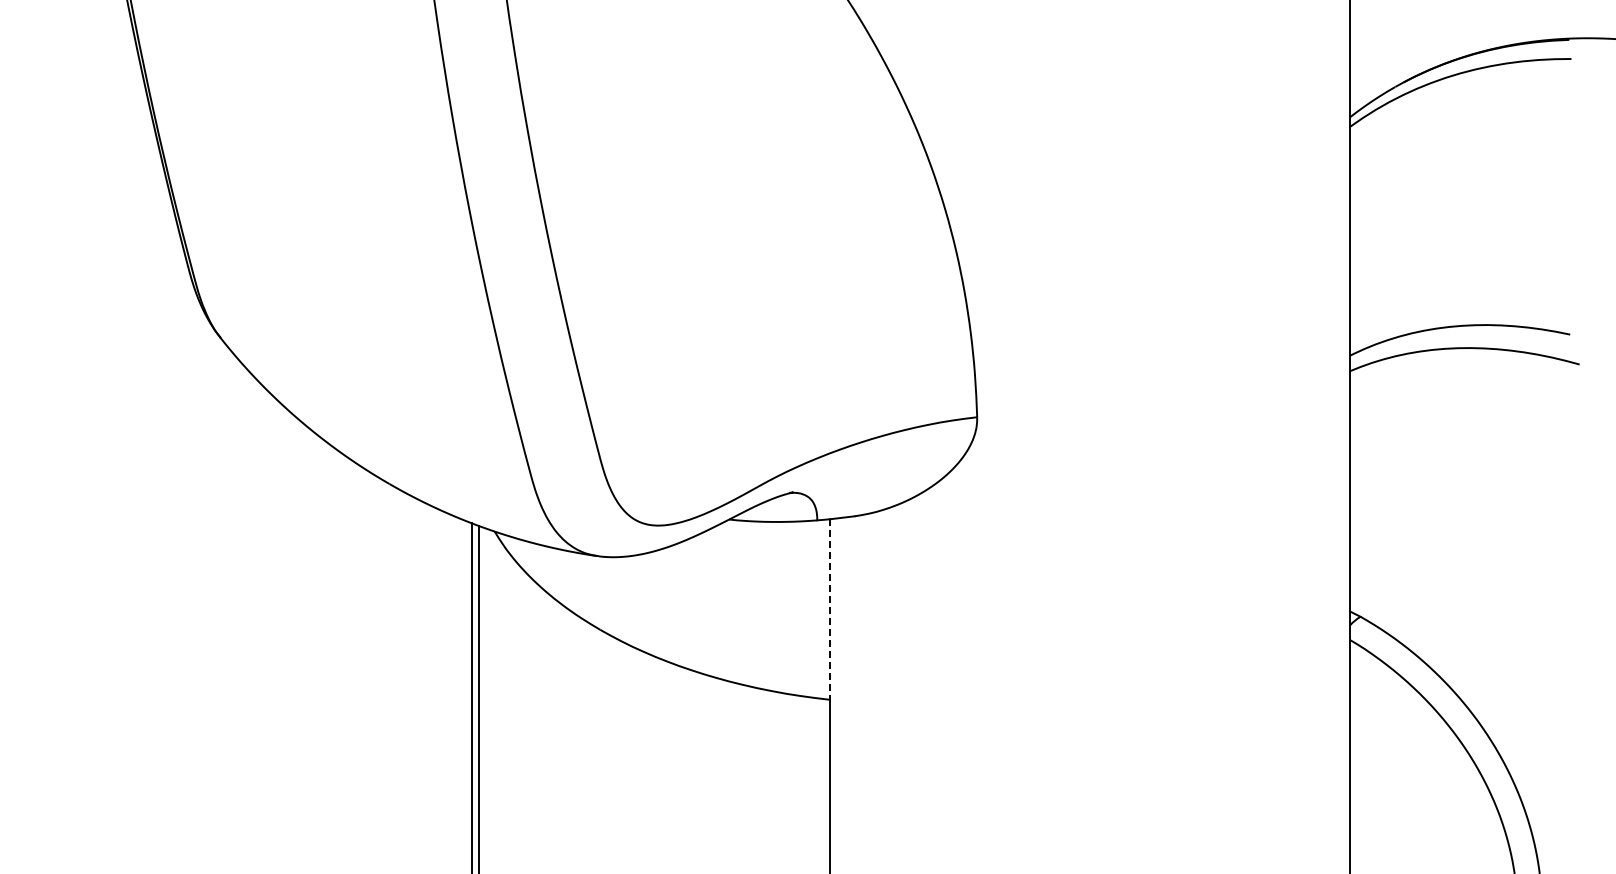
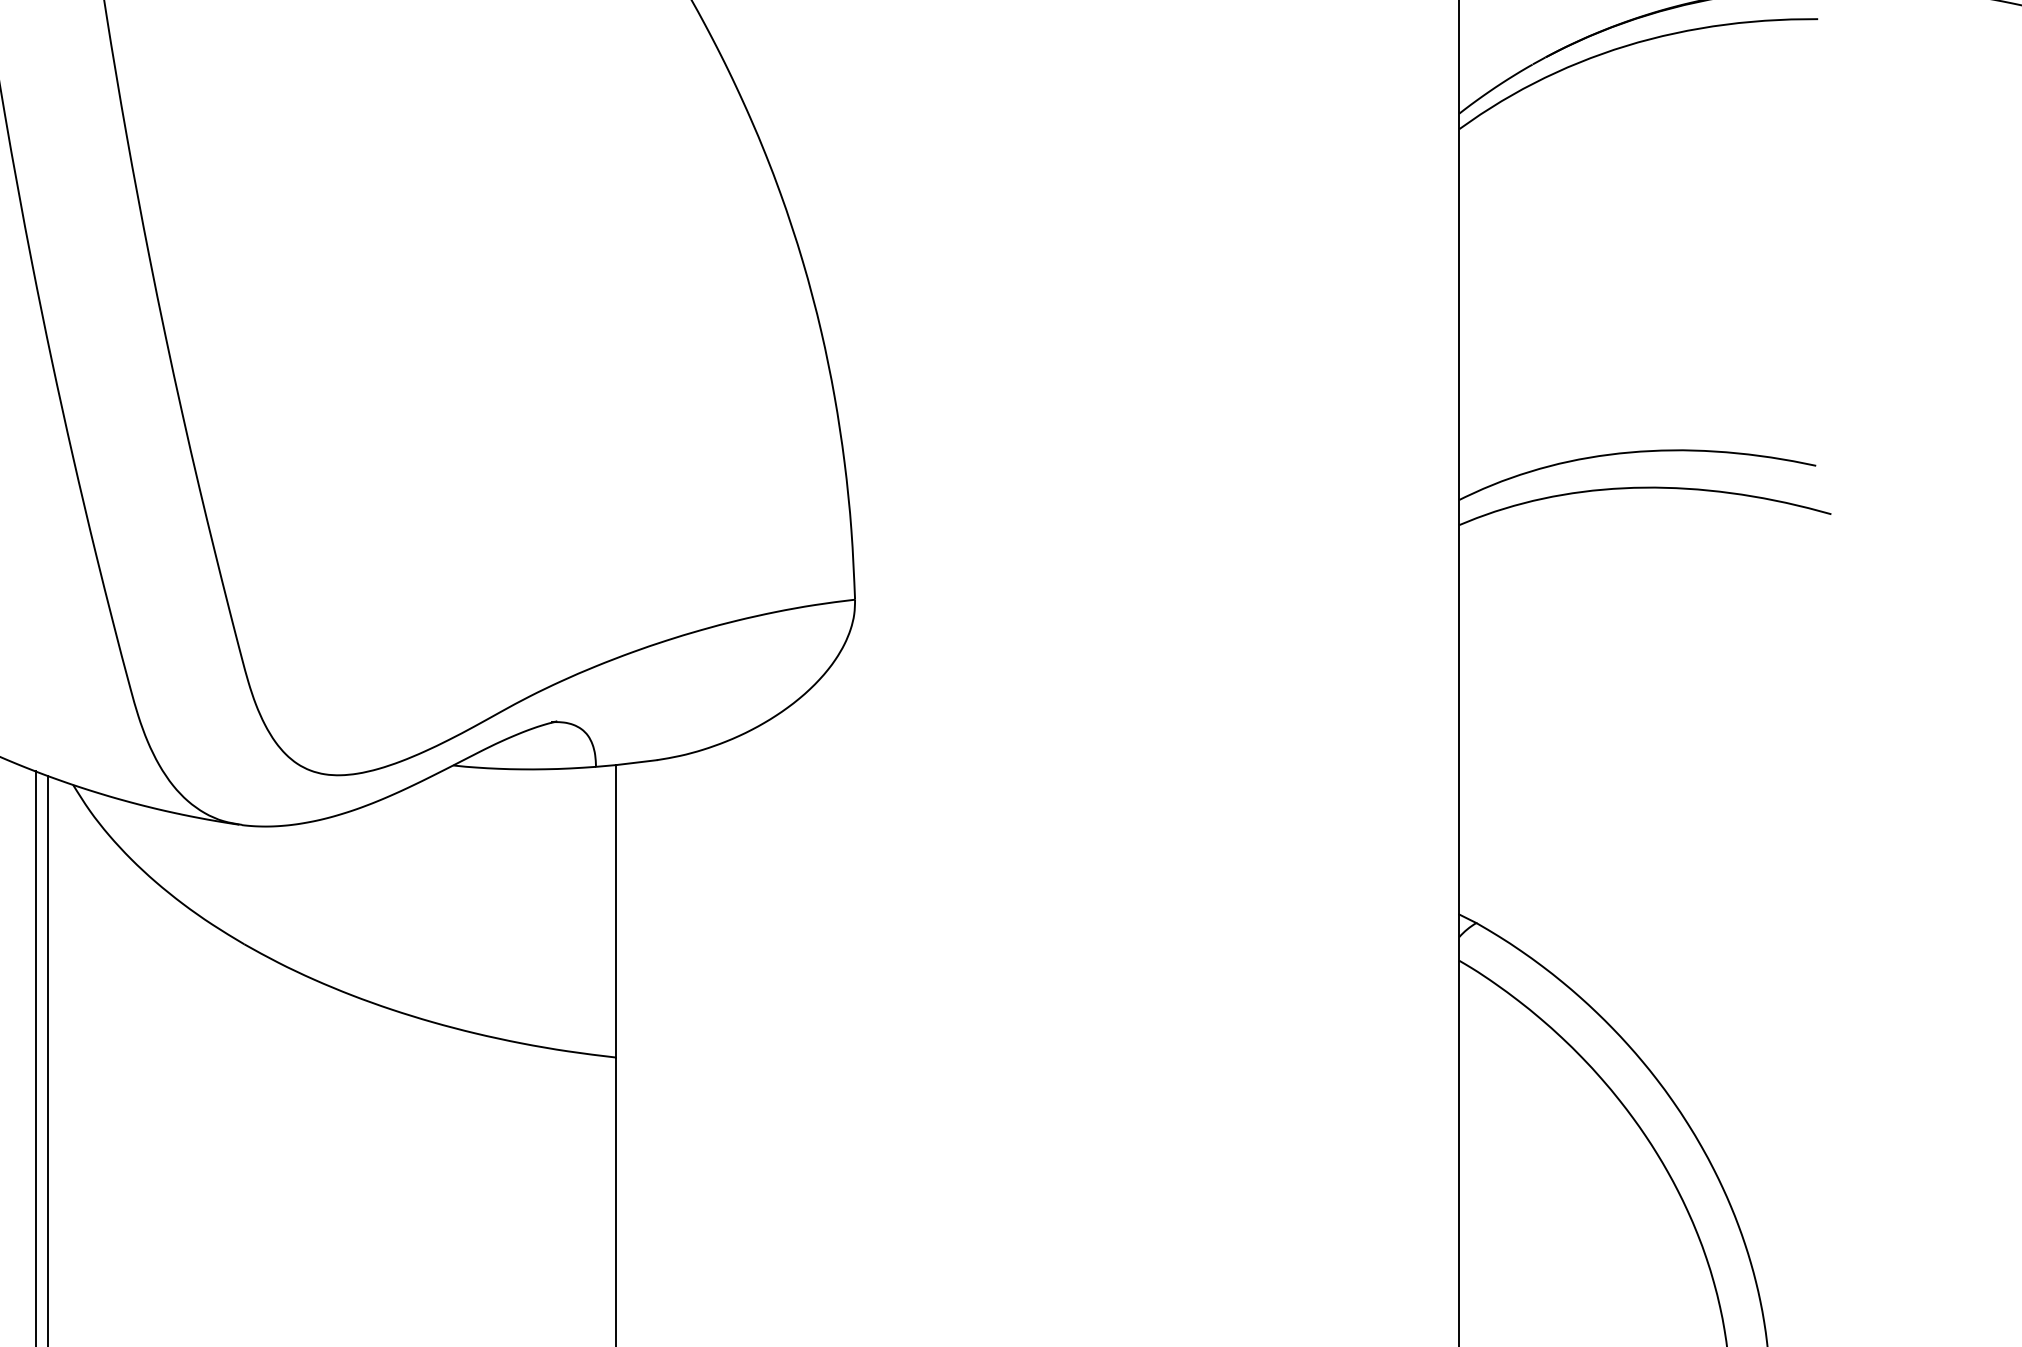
line: (829, 610) -> (615, 912), dashed -> solid

